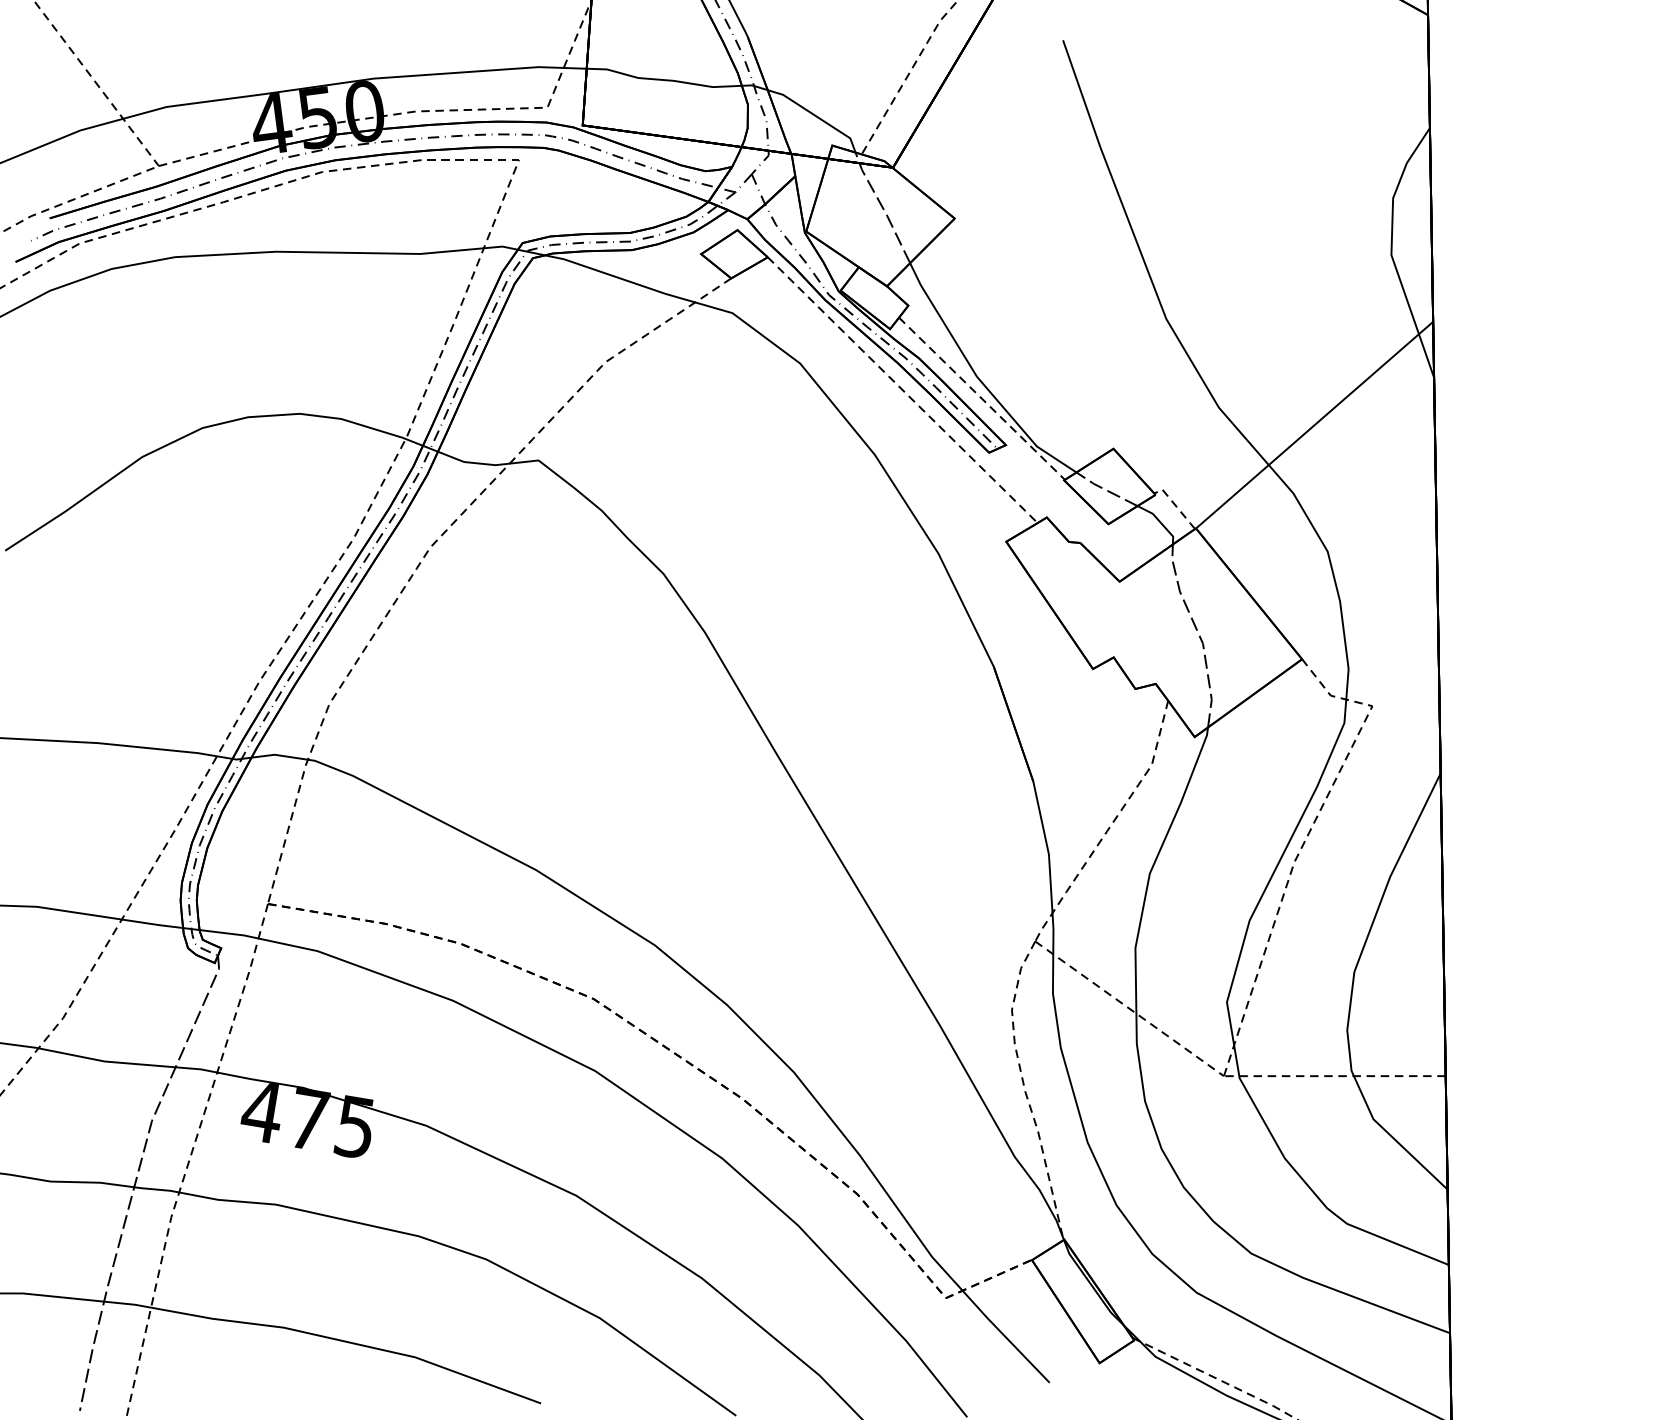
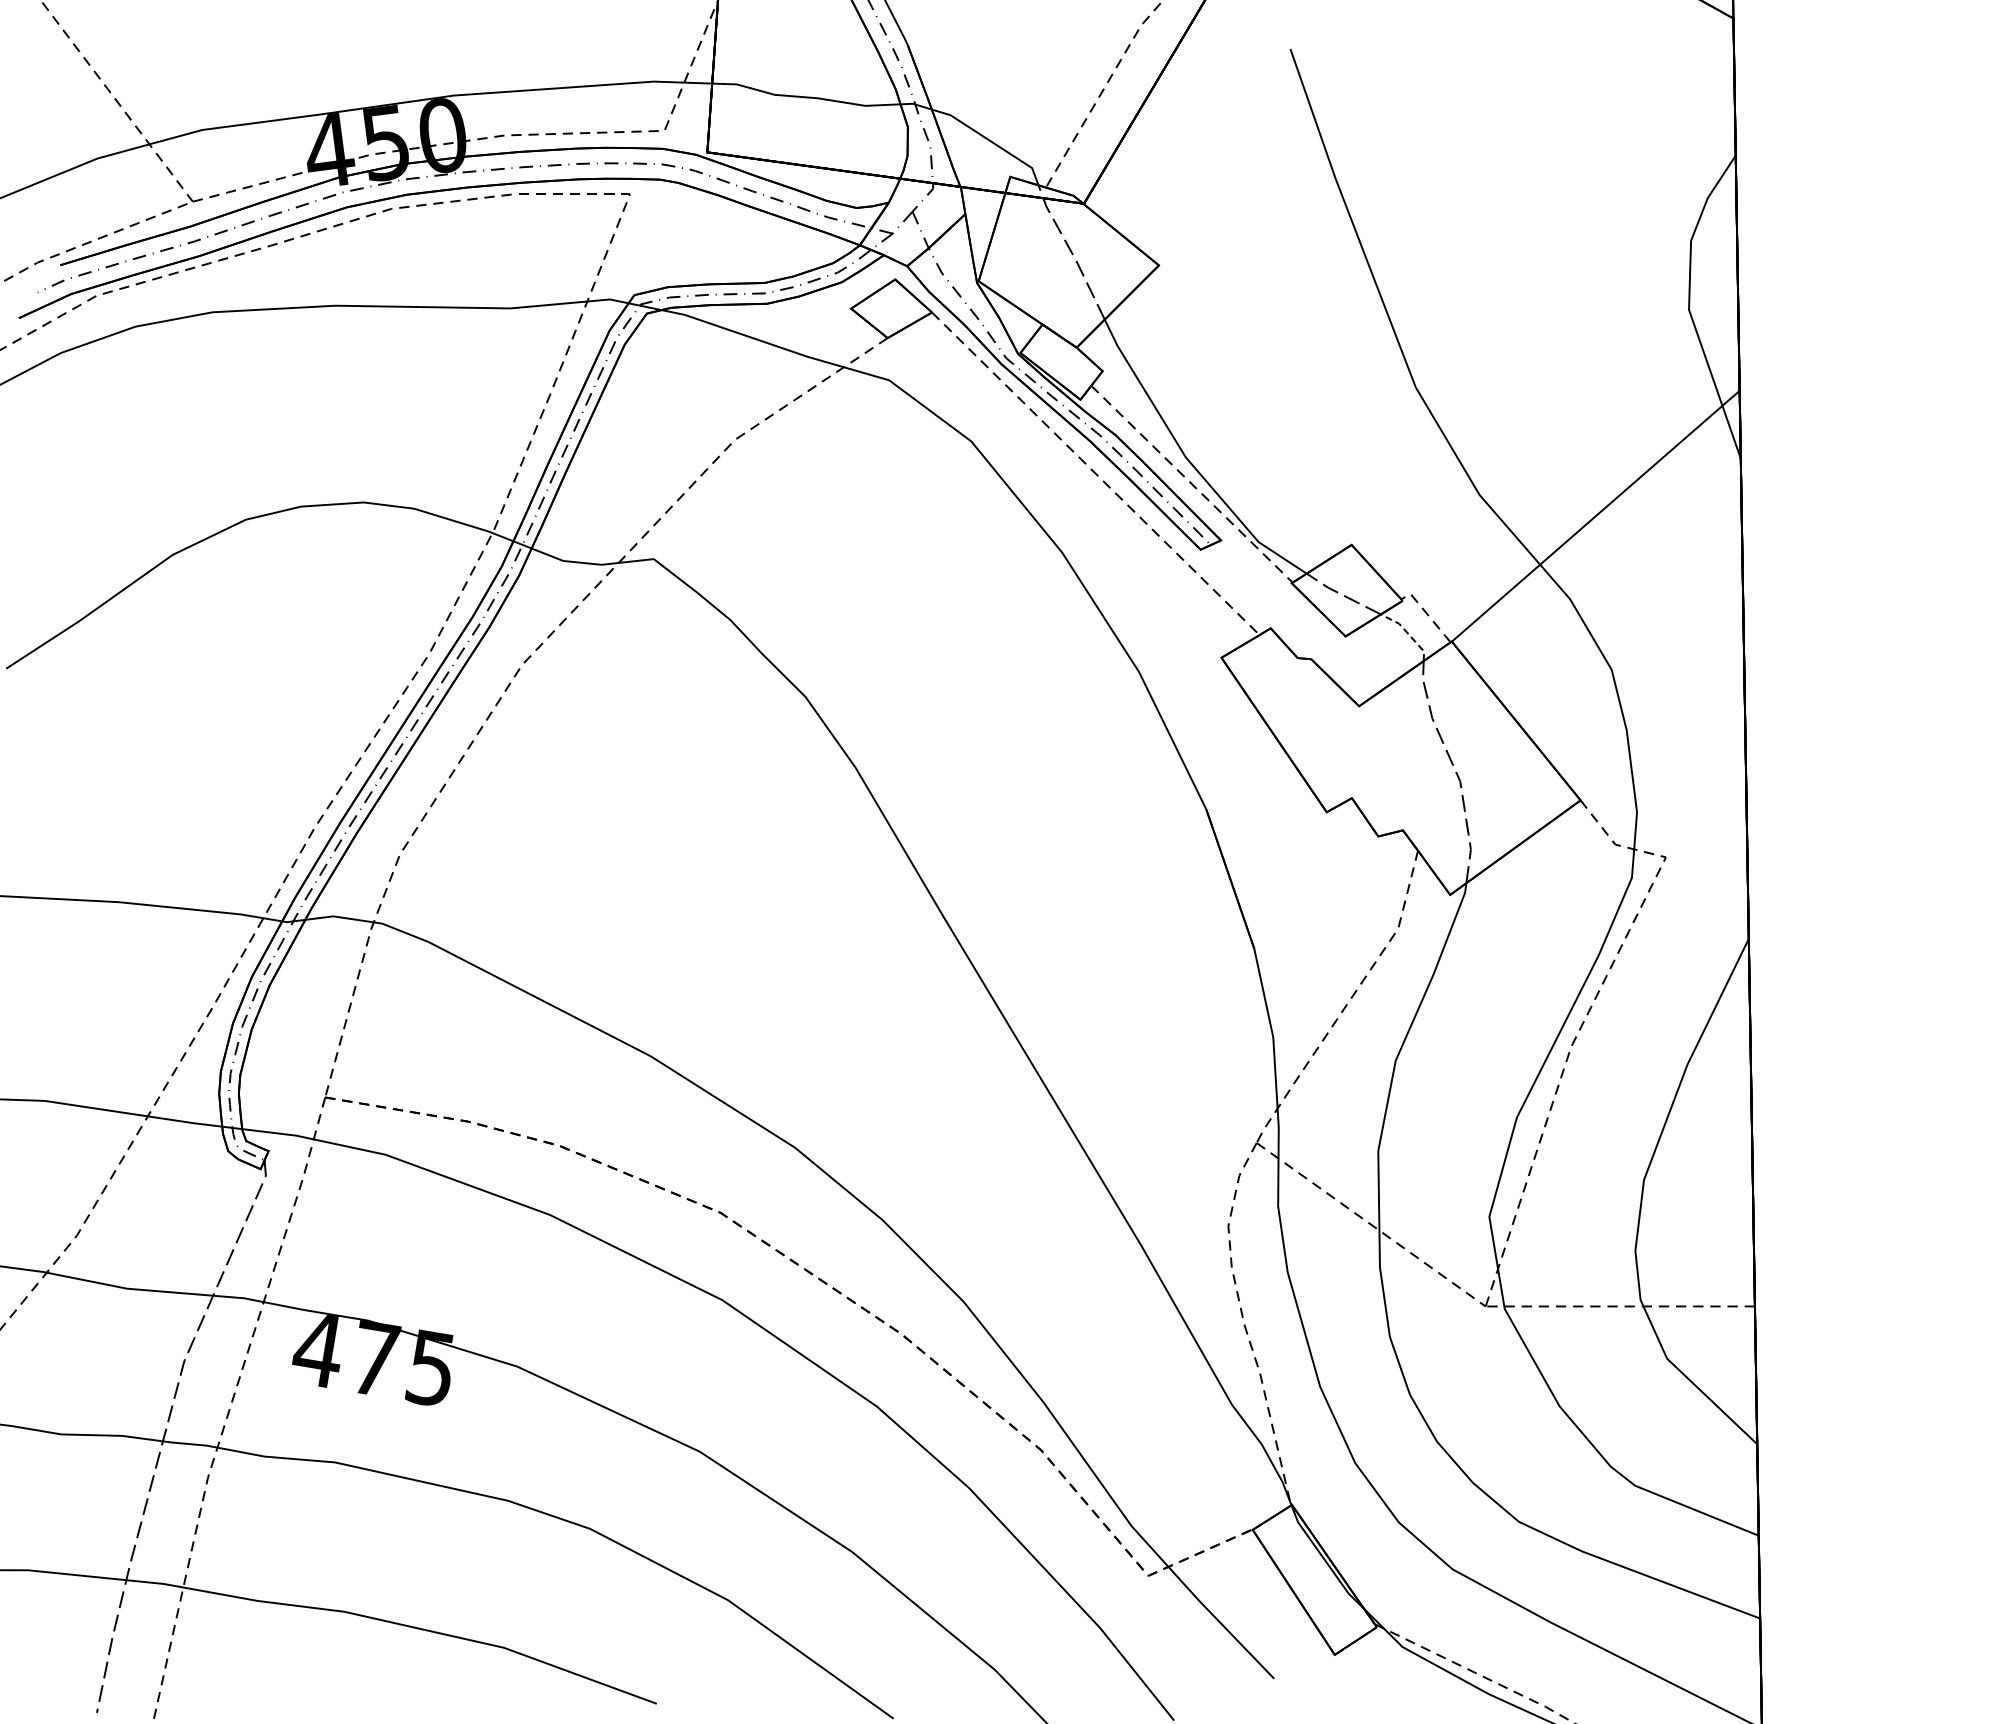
line: (1159, 521) -> (1407, 633), solid -> dashed

